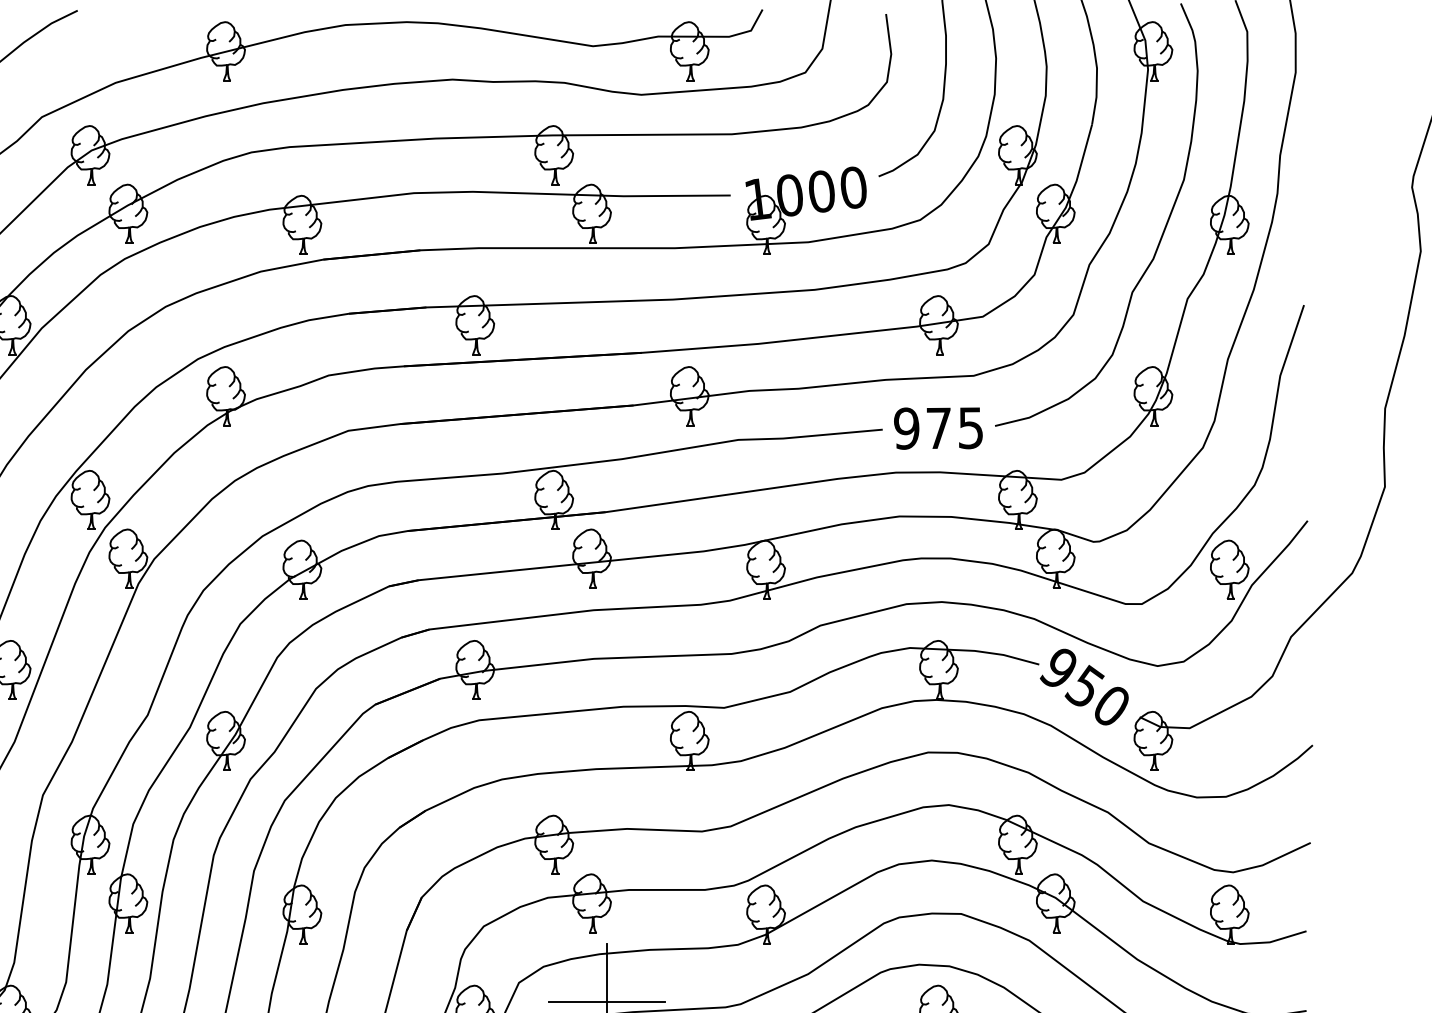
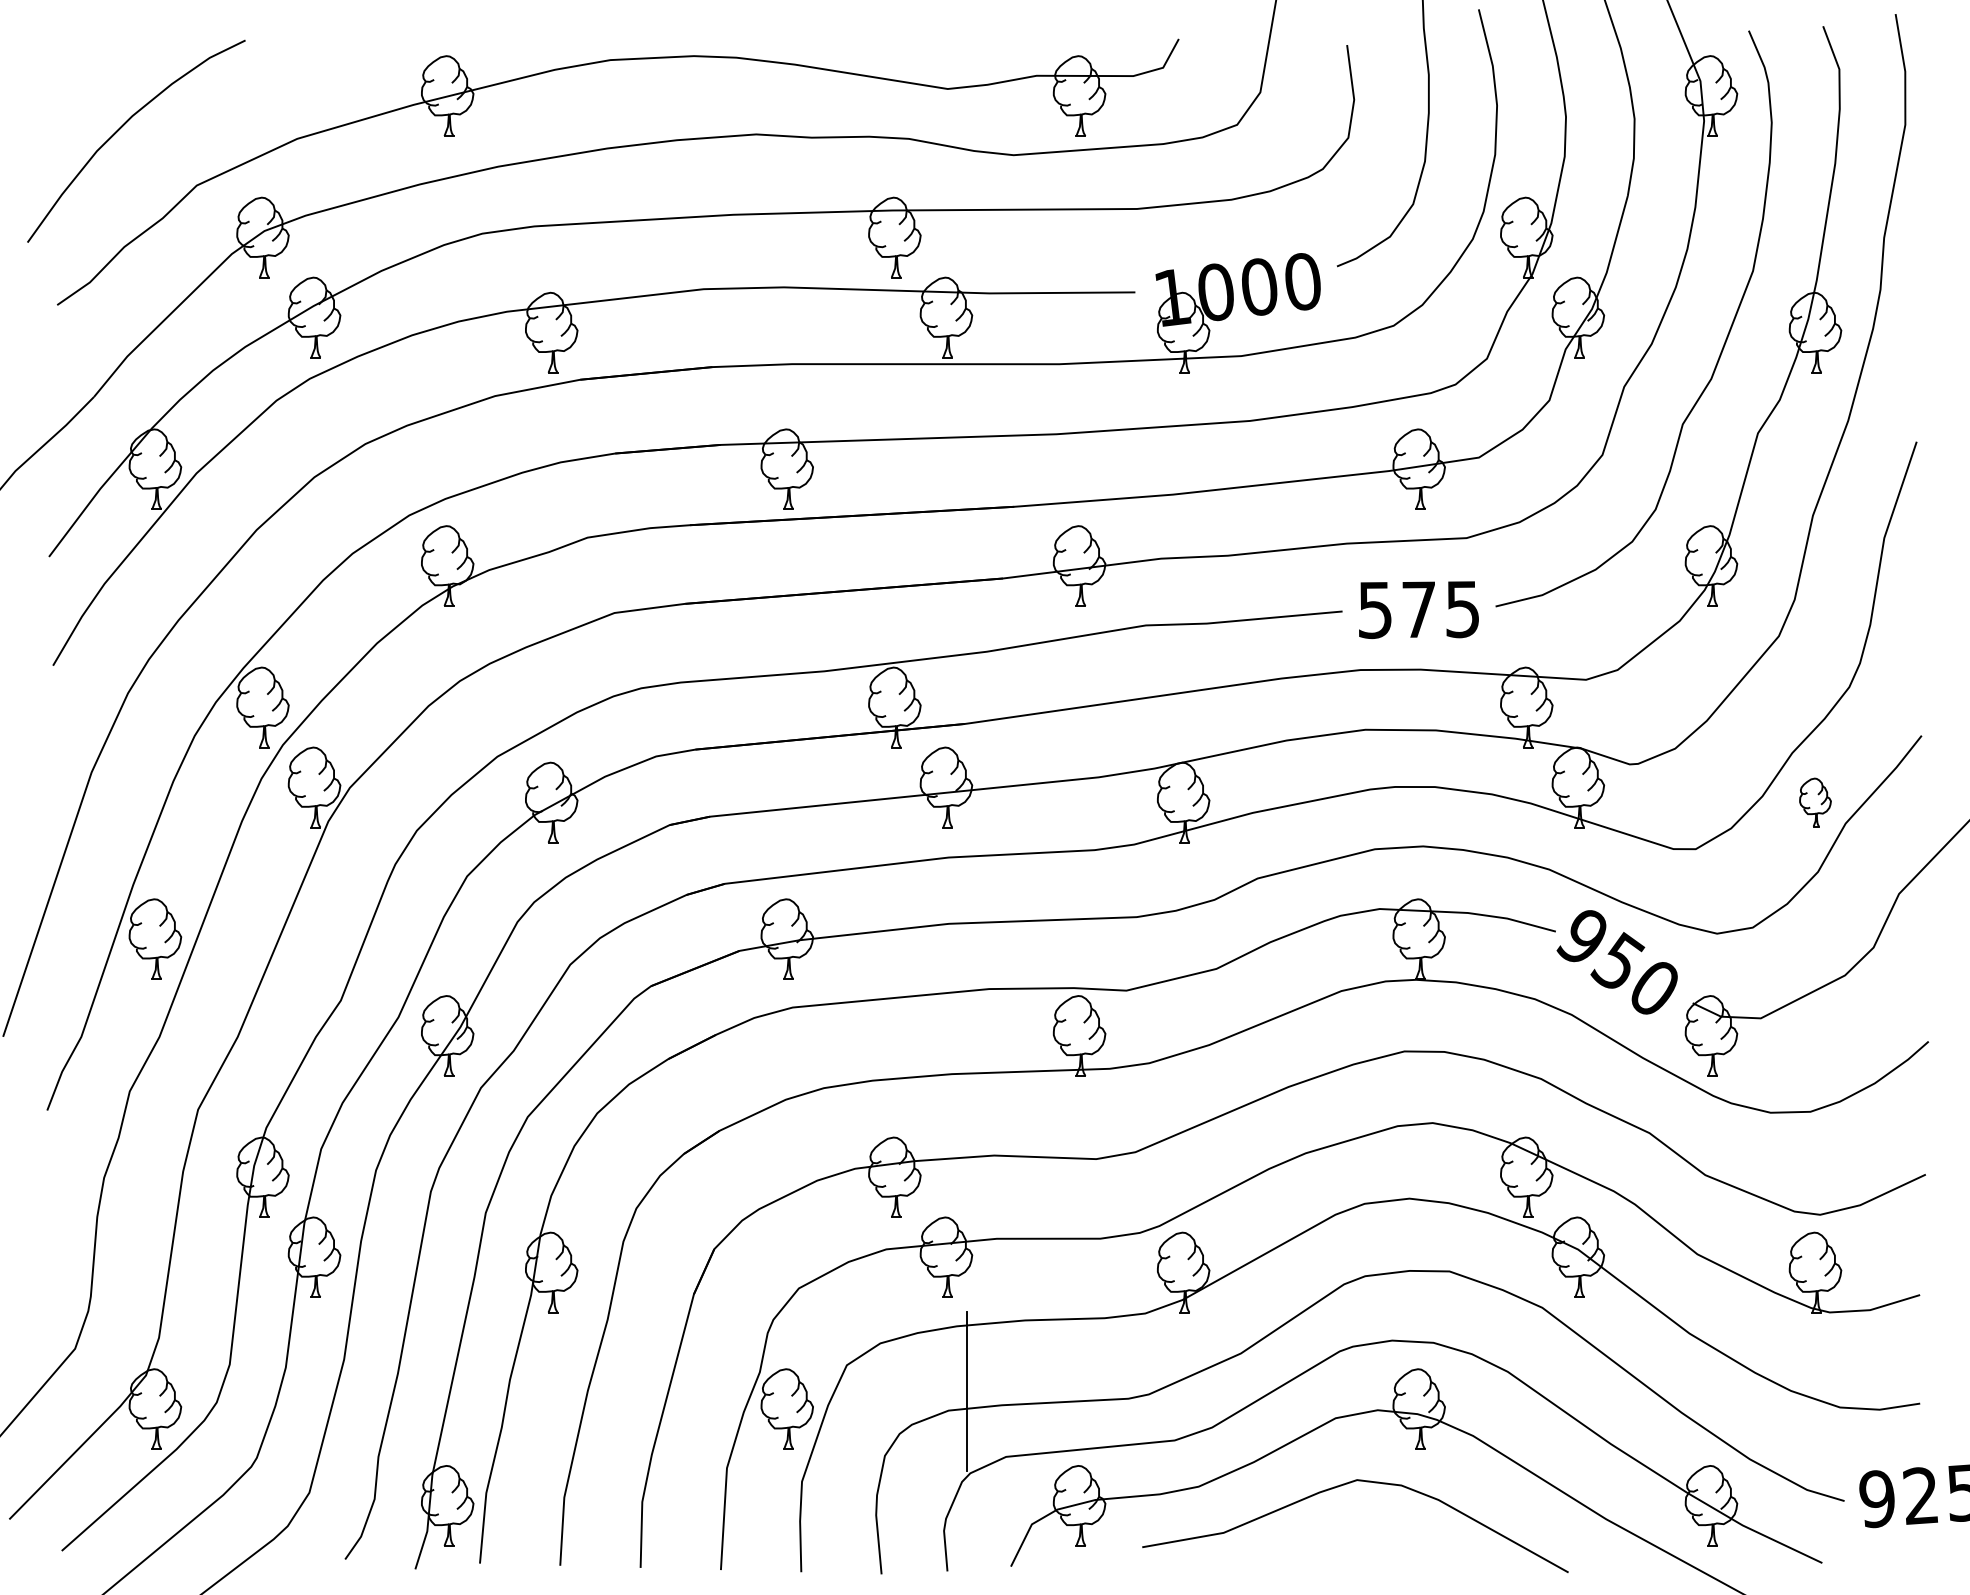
text: (906, 428) -> (1374, 609), 975 -> 575
part: (1229, 569) -> (1815, 802), size x0.6
line: (606, 1002) -> (966, 1391), removed

